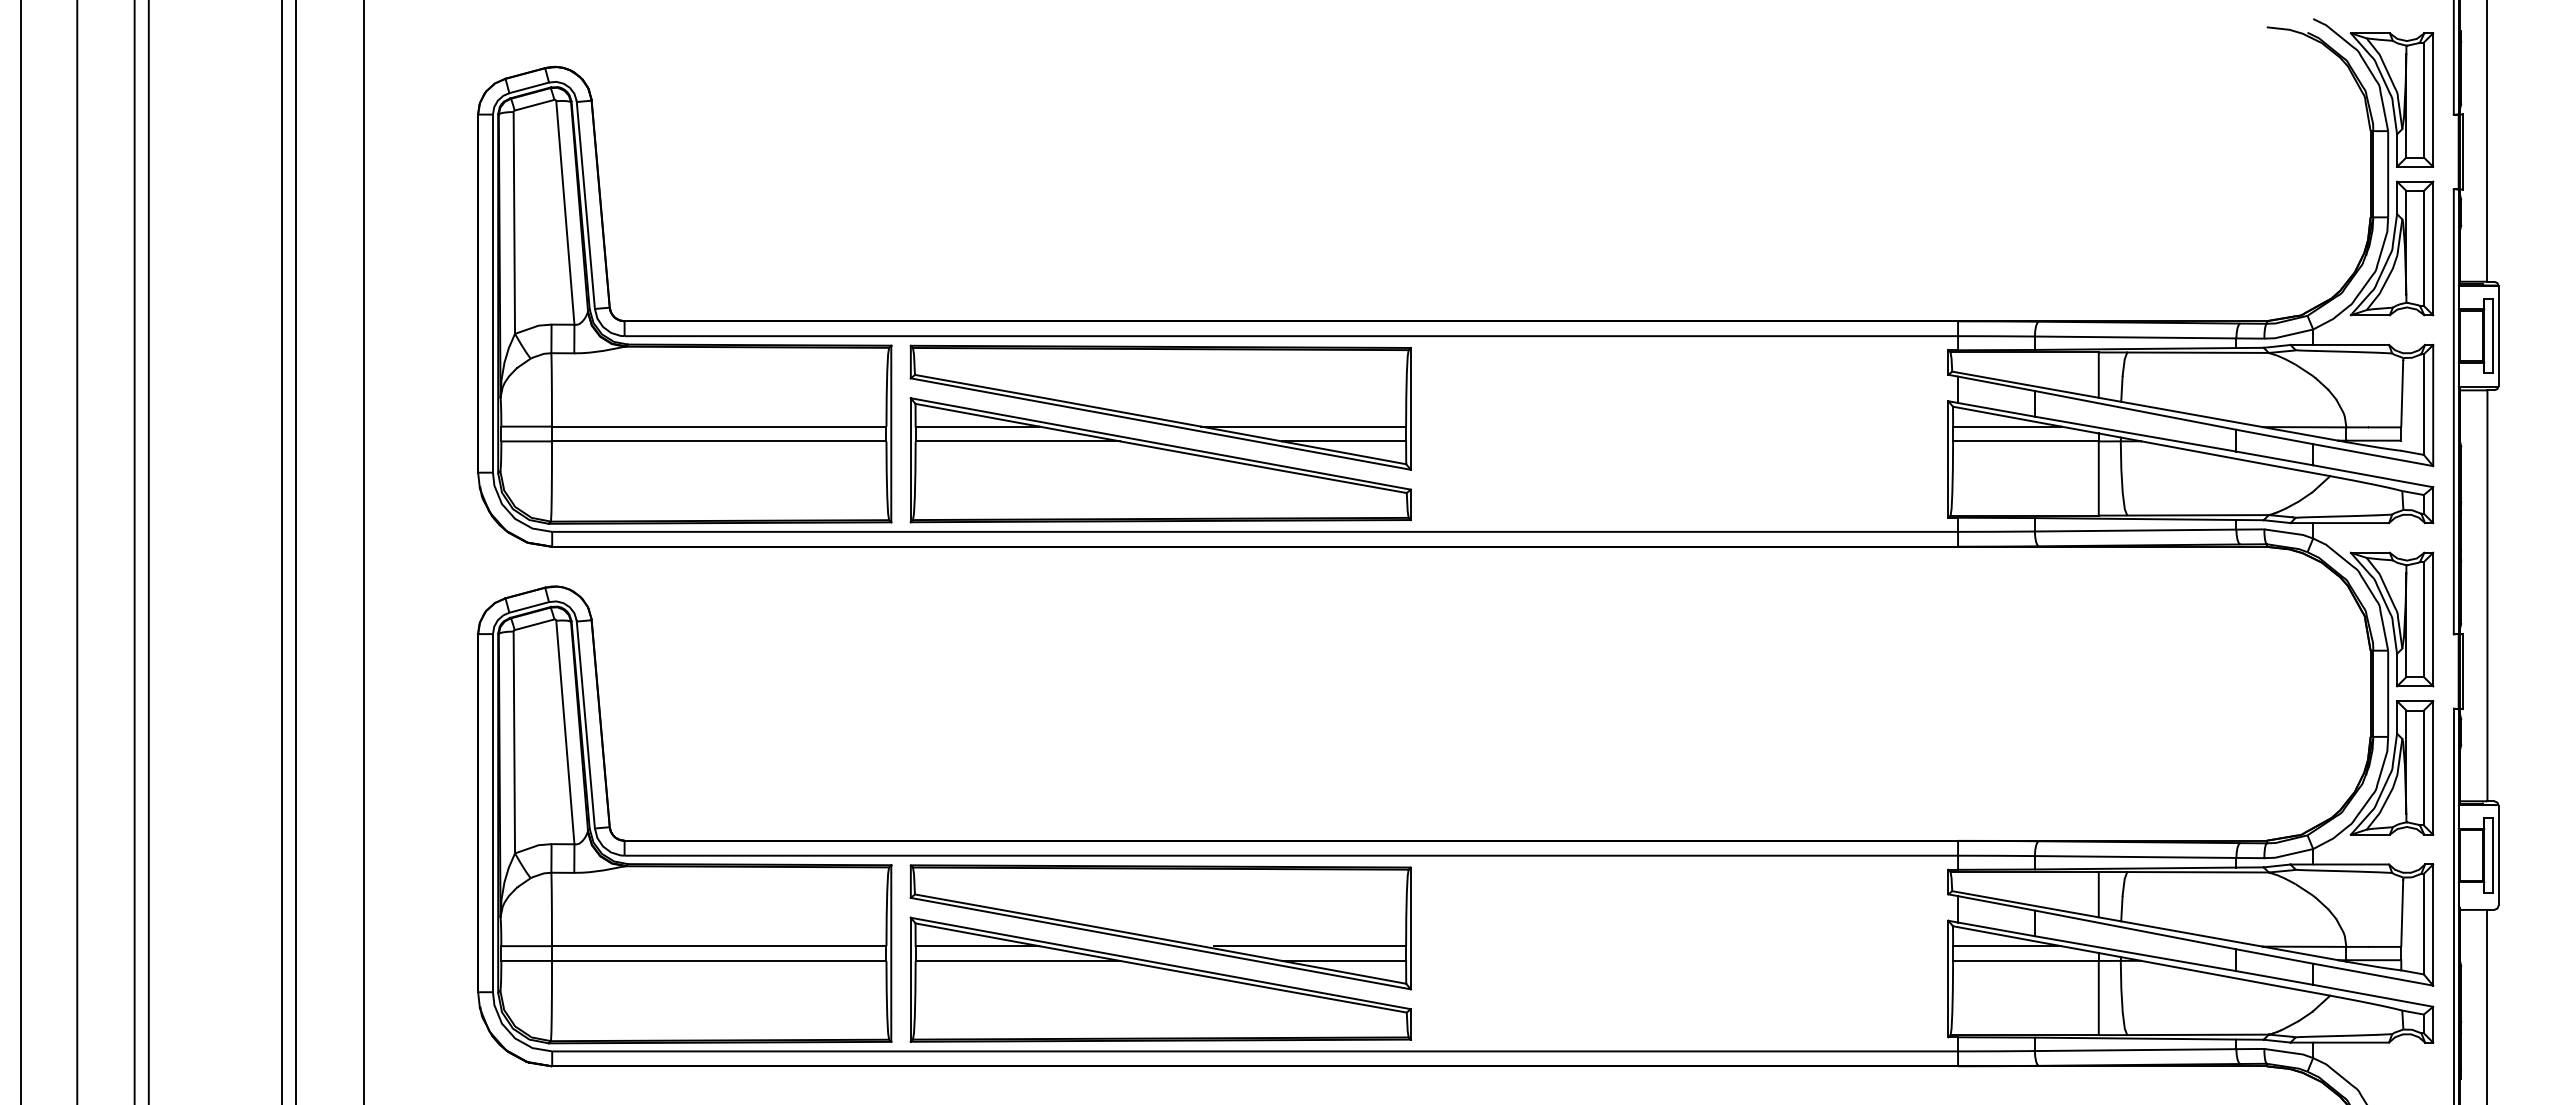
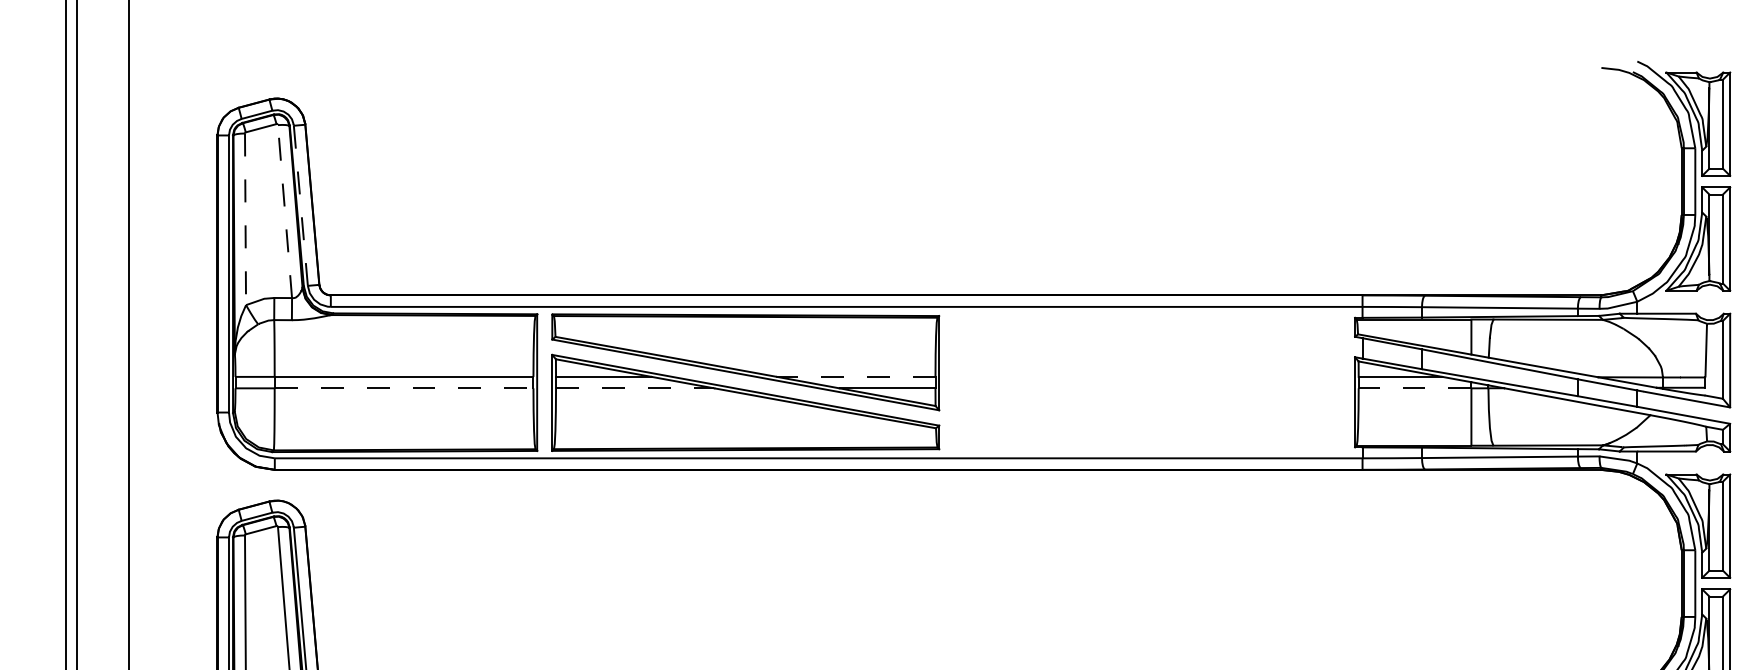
line: (585, 205) -> (300, 205), solid -> dashed
line: (565, 212) -> (285, 211), solid -> dashed
line: (514, 222) -> (245, 218), solid -> dashed
line: (1303, 426) -> (856, 376), solid -> dashed
line: (719, 441) -> (404, 388), solid -> dashed
line: (1018, 441) -> (635, 388), solid -> dashed
line: (2025, 441) -> (1414, 388), solid -> dashed

